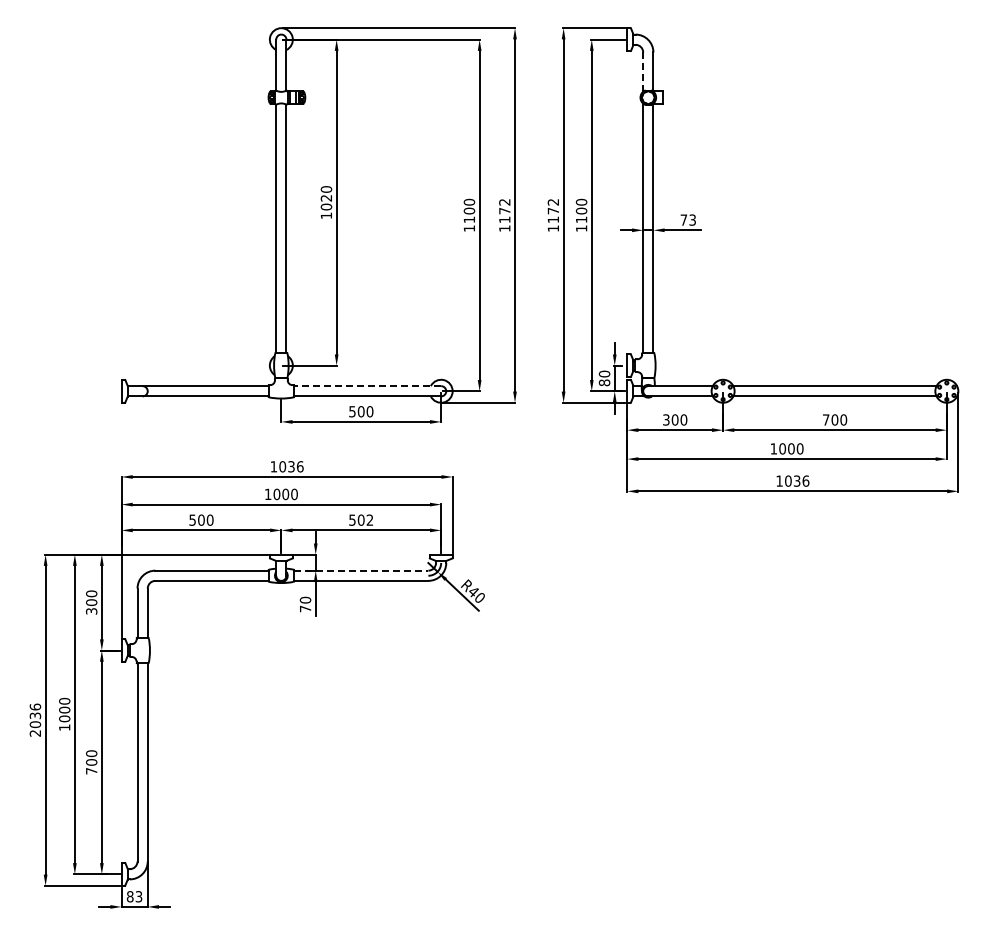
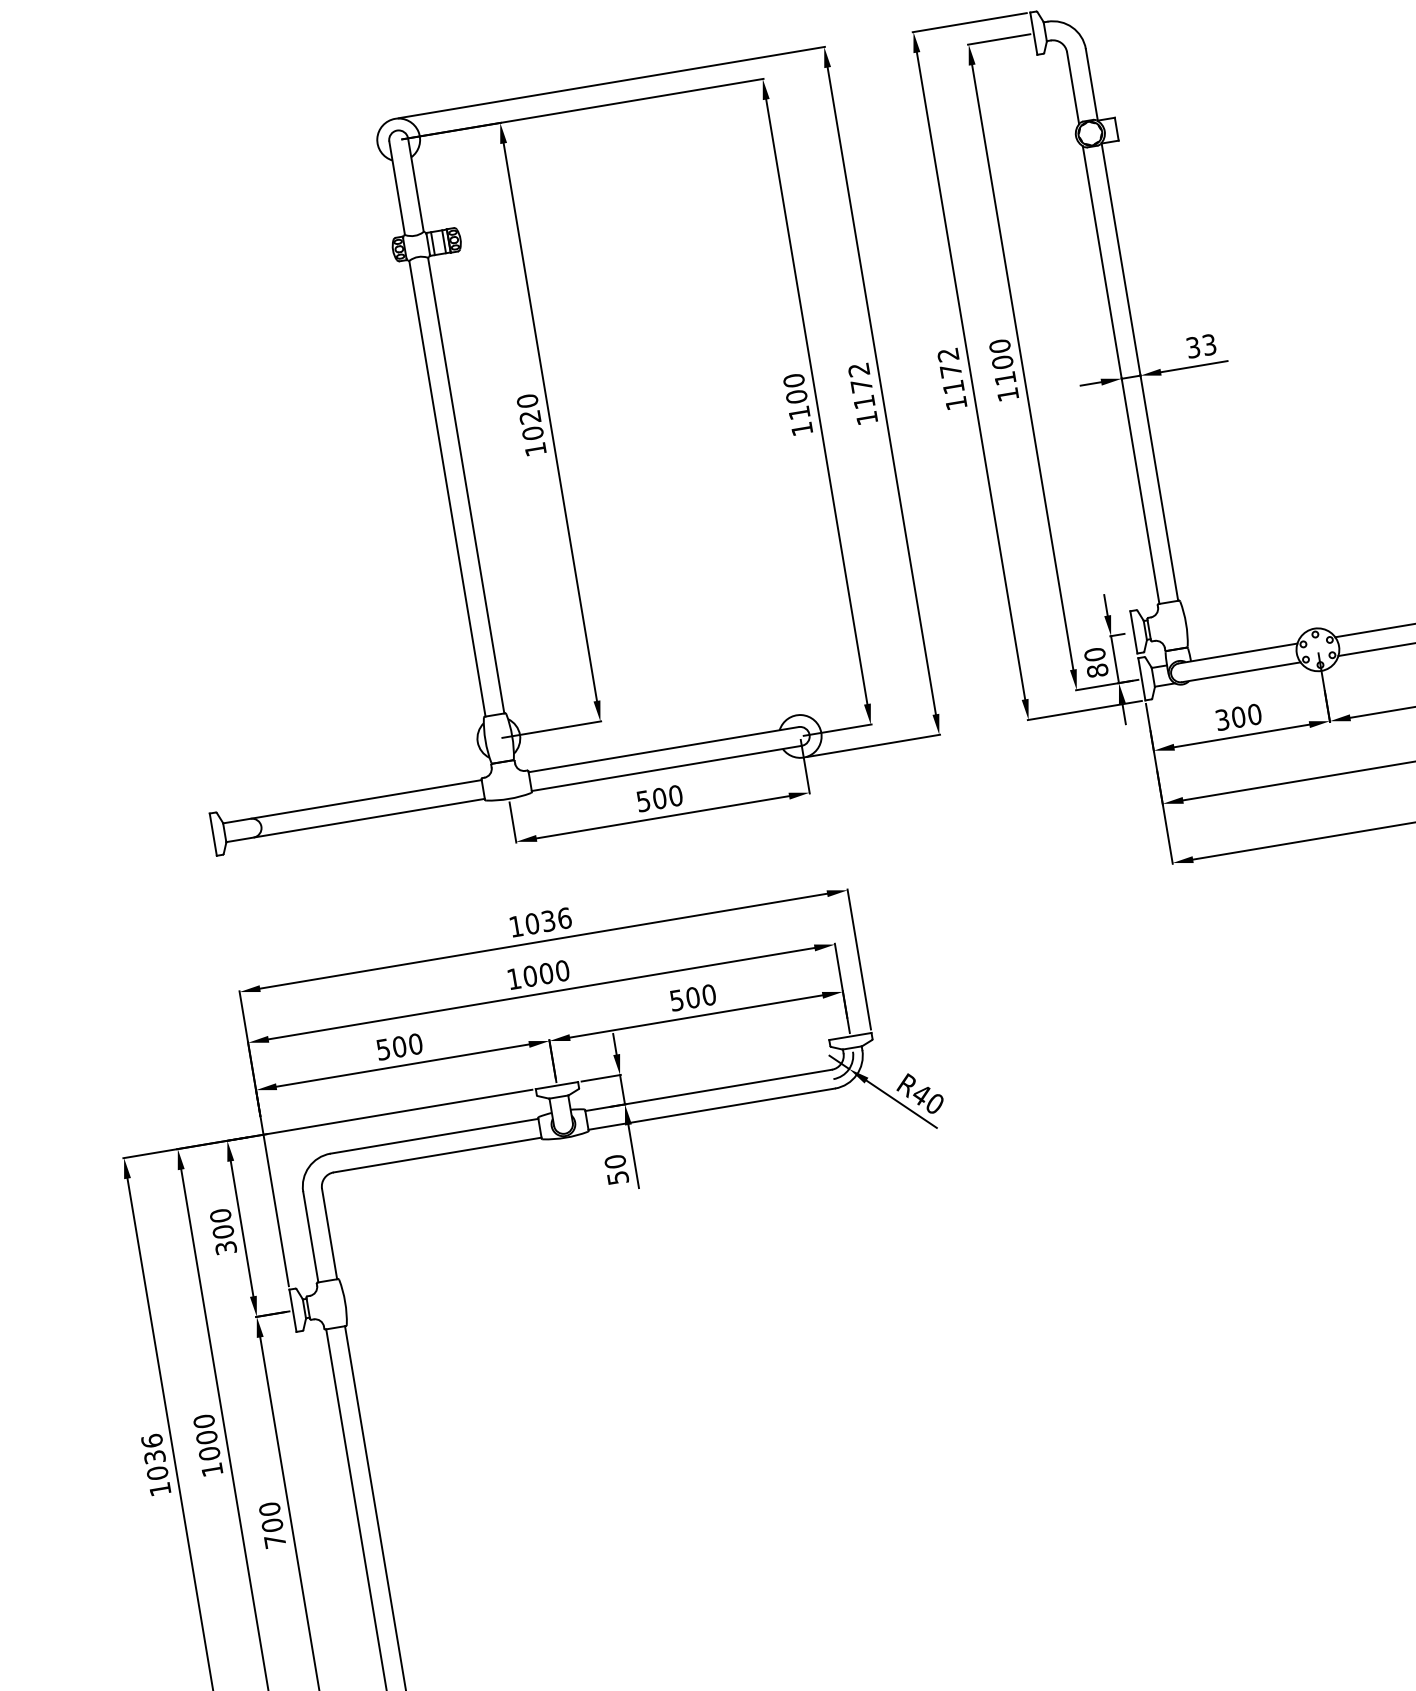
line: (643, 72) -> (1073, 88), dashed -> solid
text: (683, 219) -> (1192, 346), 73 -> 33
line: (367, 386) -> (663, 750), dashed -> solid
text: (369, 519) -> (707, 993), 502 -> 500
line: (361, 570) -> (708, 1090), dashed -> solid
text: (305, 608) -> (617, 1177), 70 -> 50
text: (34, 733) -> (158, 1489), 2036 -> 1036

